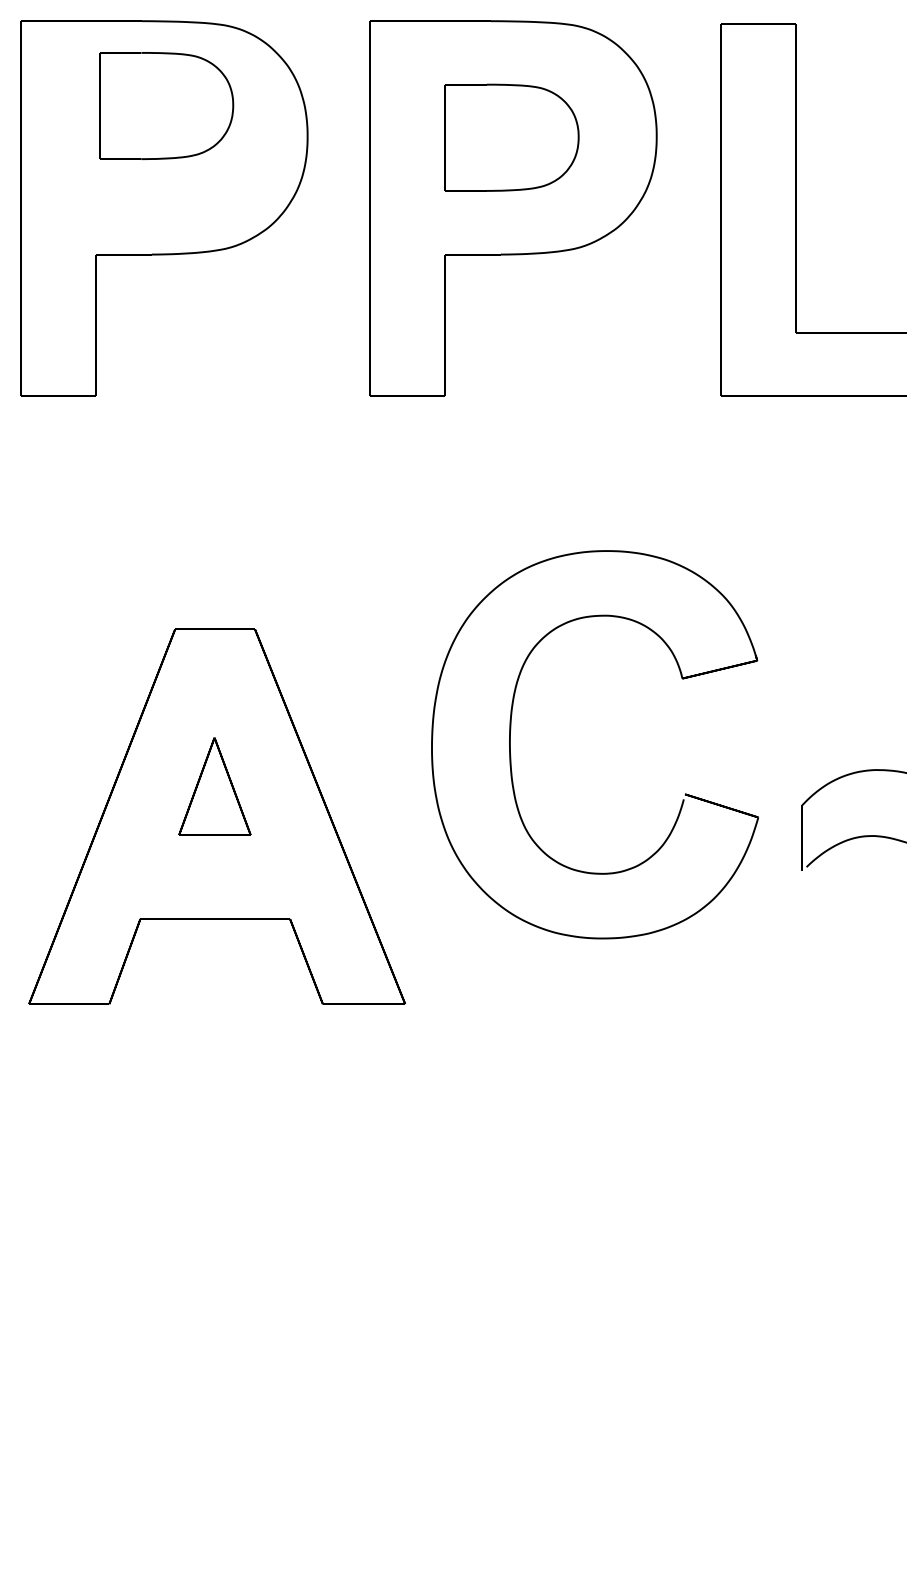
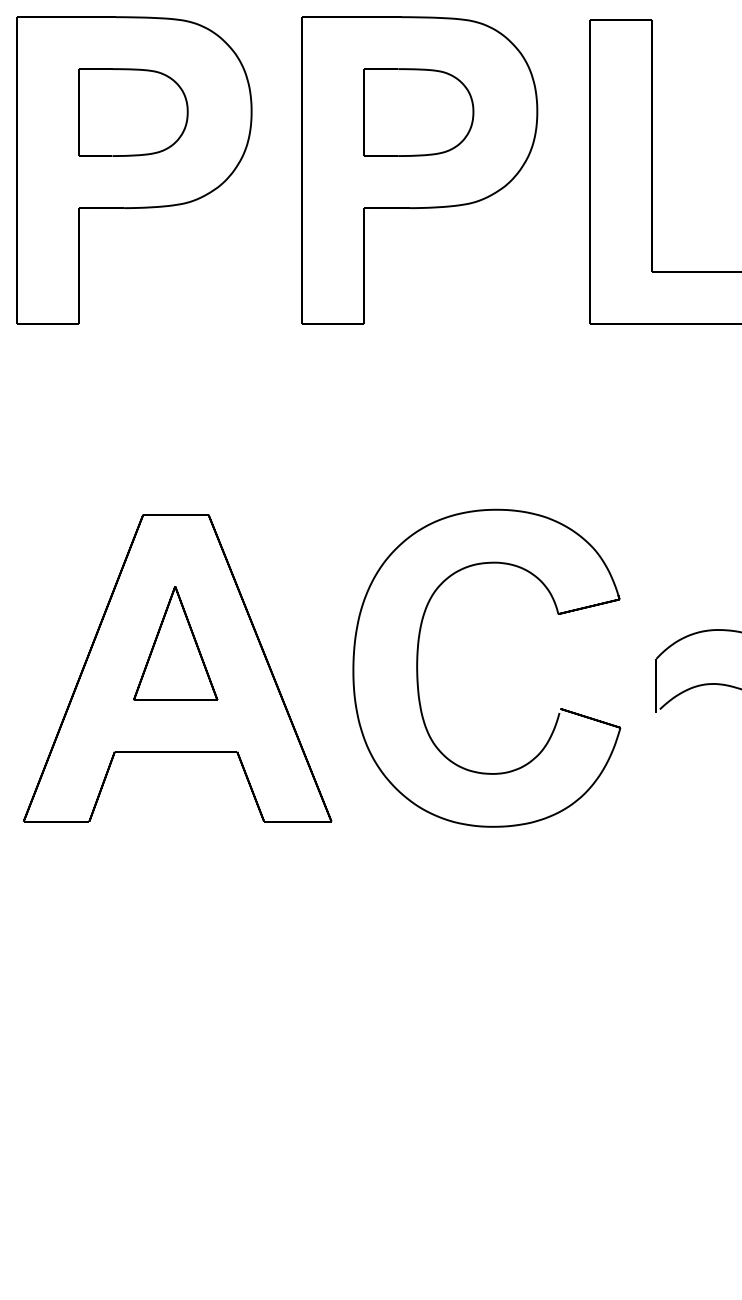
part: (166, 105) -> (133, 112), moved
part: (511, 745) -> (418, 668), moved
part: (214, 786) -> (175, 643), size x1.43

